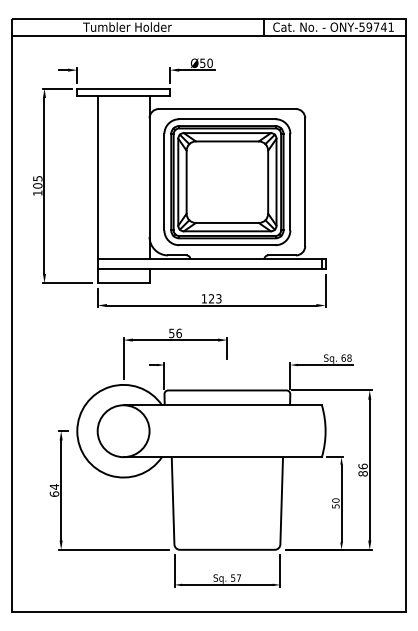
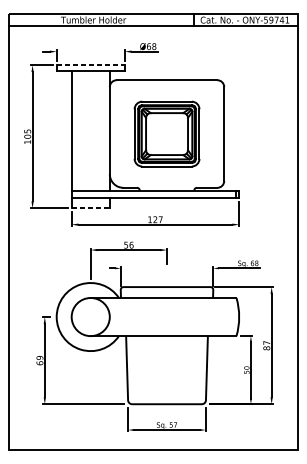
text: (206, 62) -> (151, 46), Ø50 -> Ø68
line: (124, 88) -> (91, 65), solid -> dashed
part: (227, 182) -> (167, 134), size x0.7
line: (123, 283) -> (90, 208), solid -> dashed
text: (218, 298) -> (160, 219), 123 -> 127
text: (362, 466) -> (266, 342), 86 -> 87
text: (54, 486) -> (39, 357), 64 -> 69

